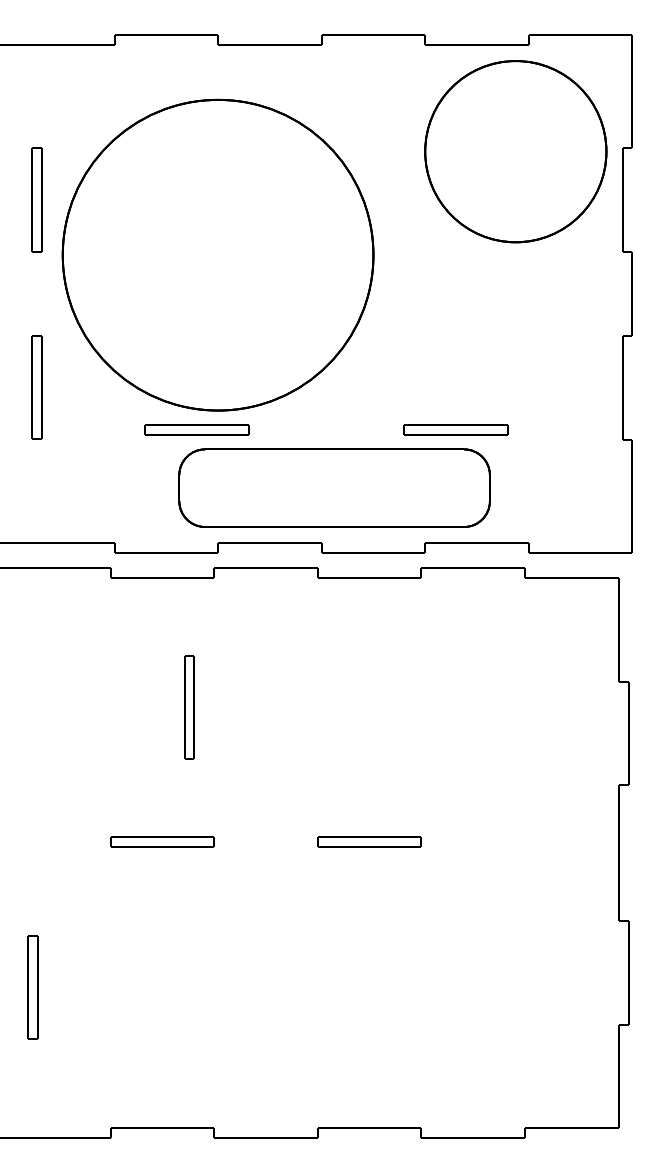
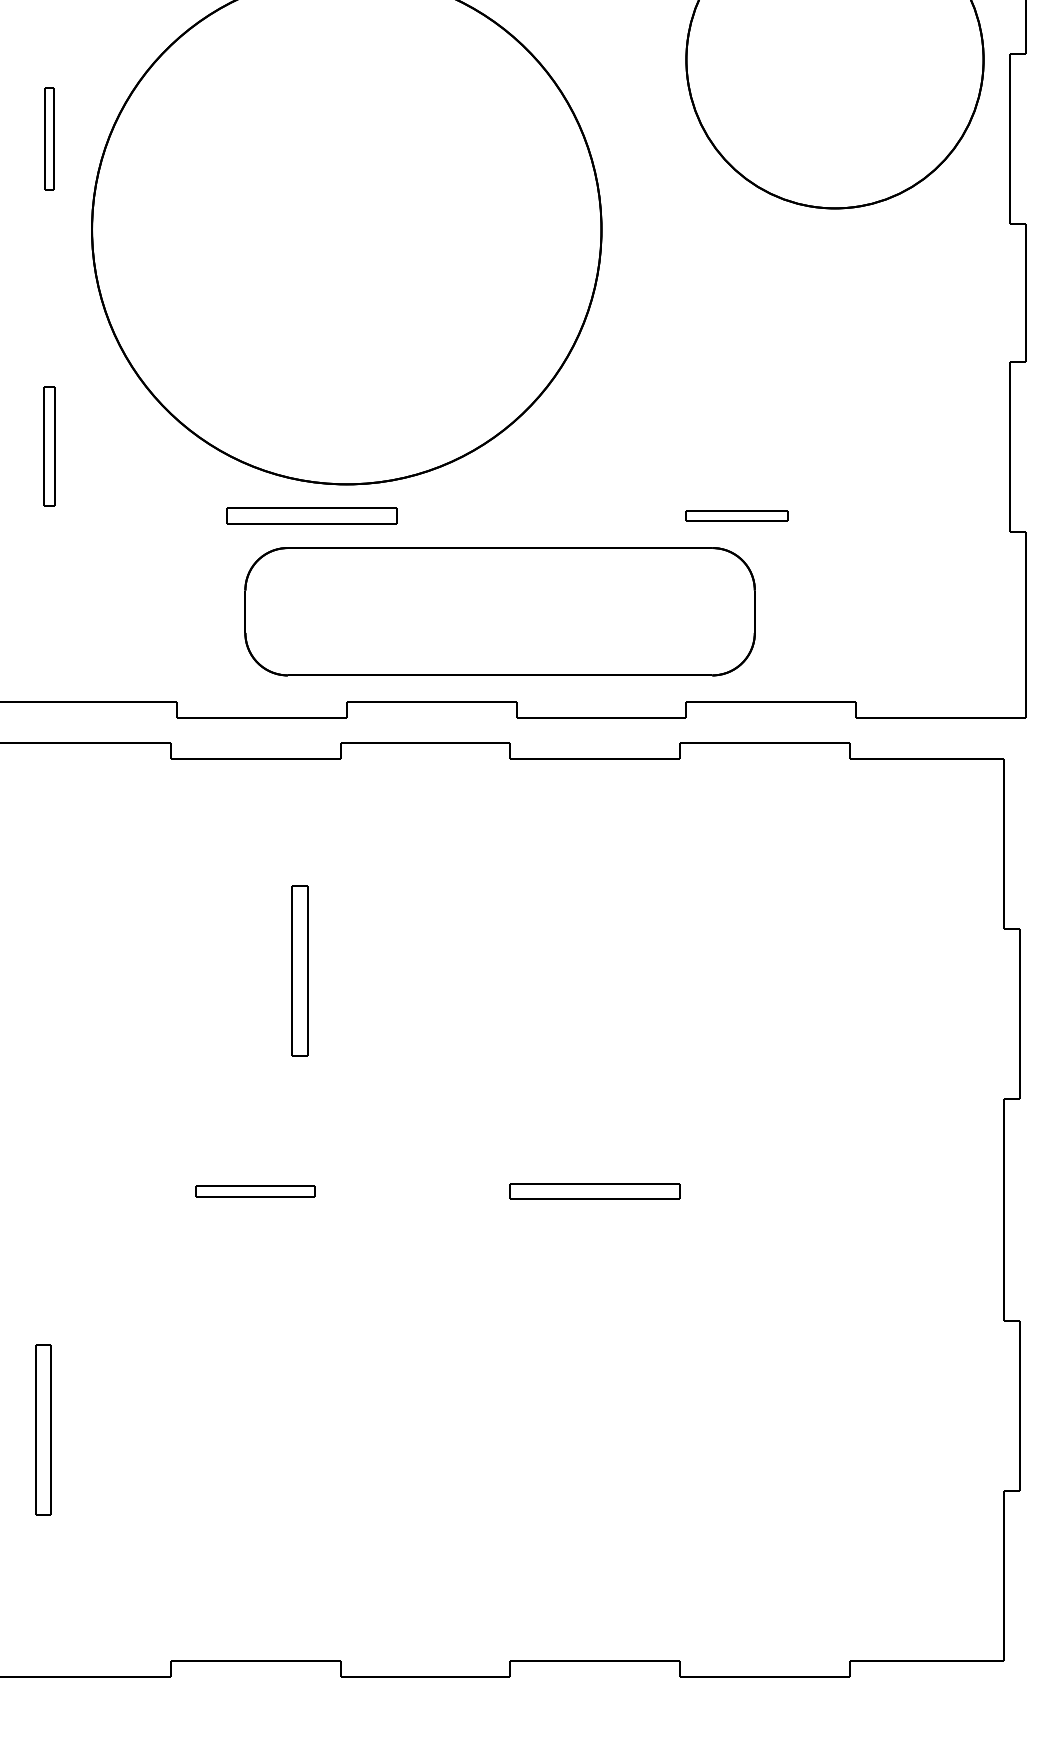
part: (36, 199) -> (48, 138), size x0.6
part: (36, 387) -> (48, 446), size x0.7
part: (455, 429) -> (736, 515), size x0.6
part: (334, 487) -> (499, 610), moved
part: (162, 841) -> (255, 1191), size x0.7

